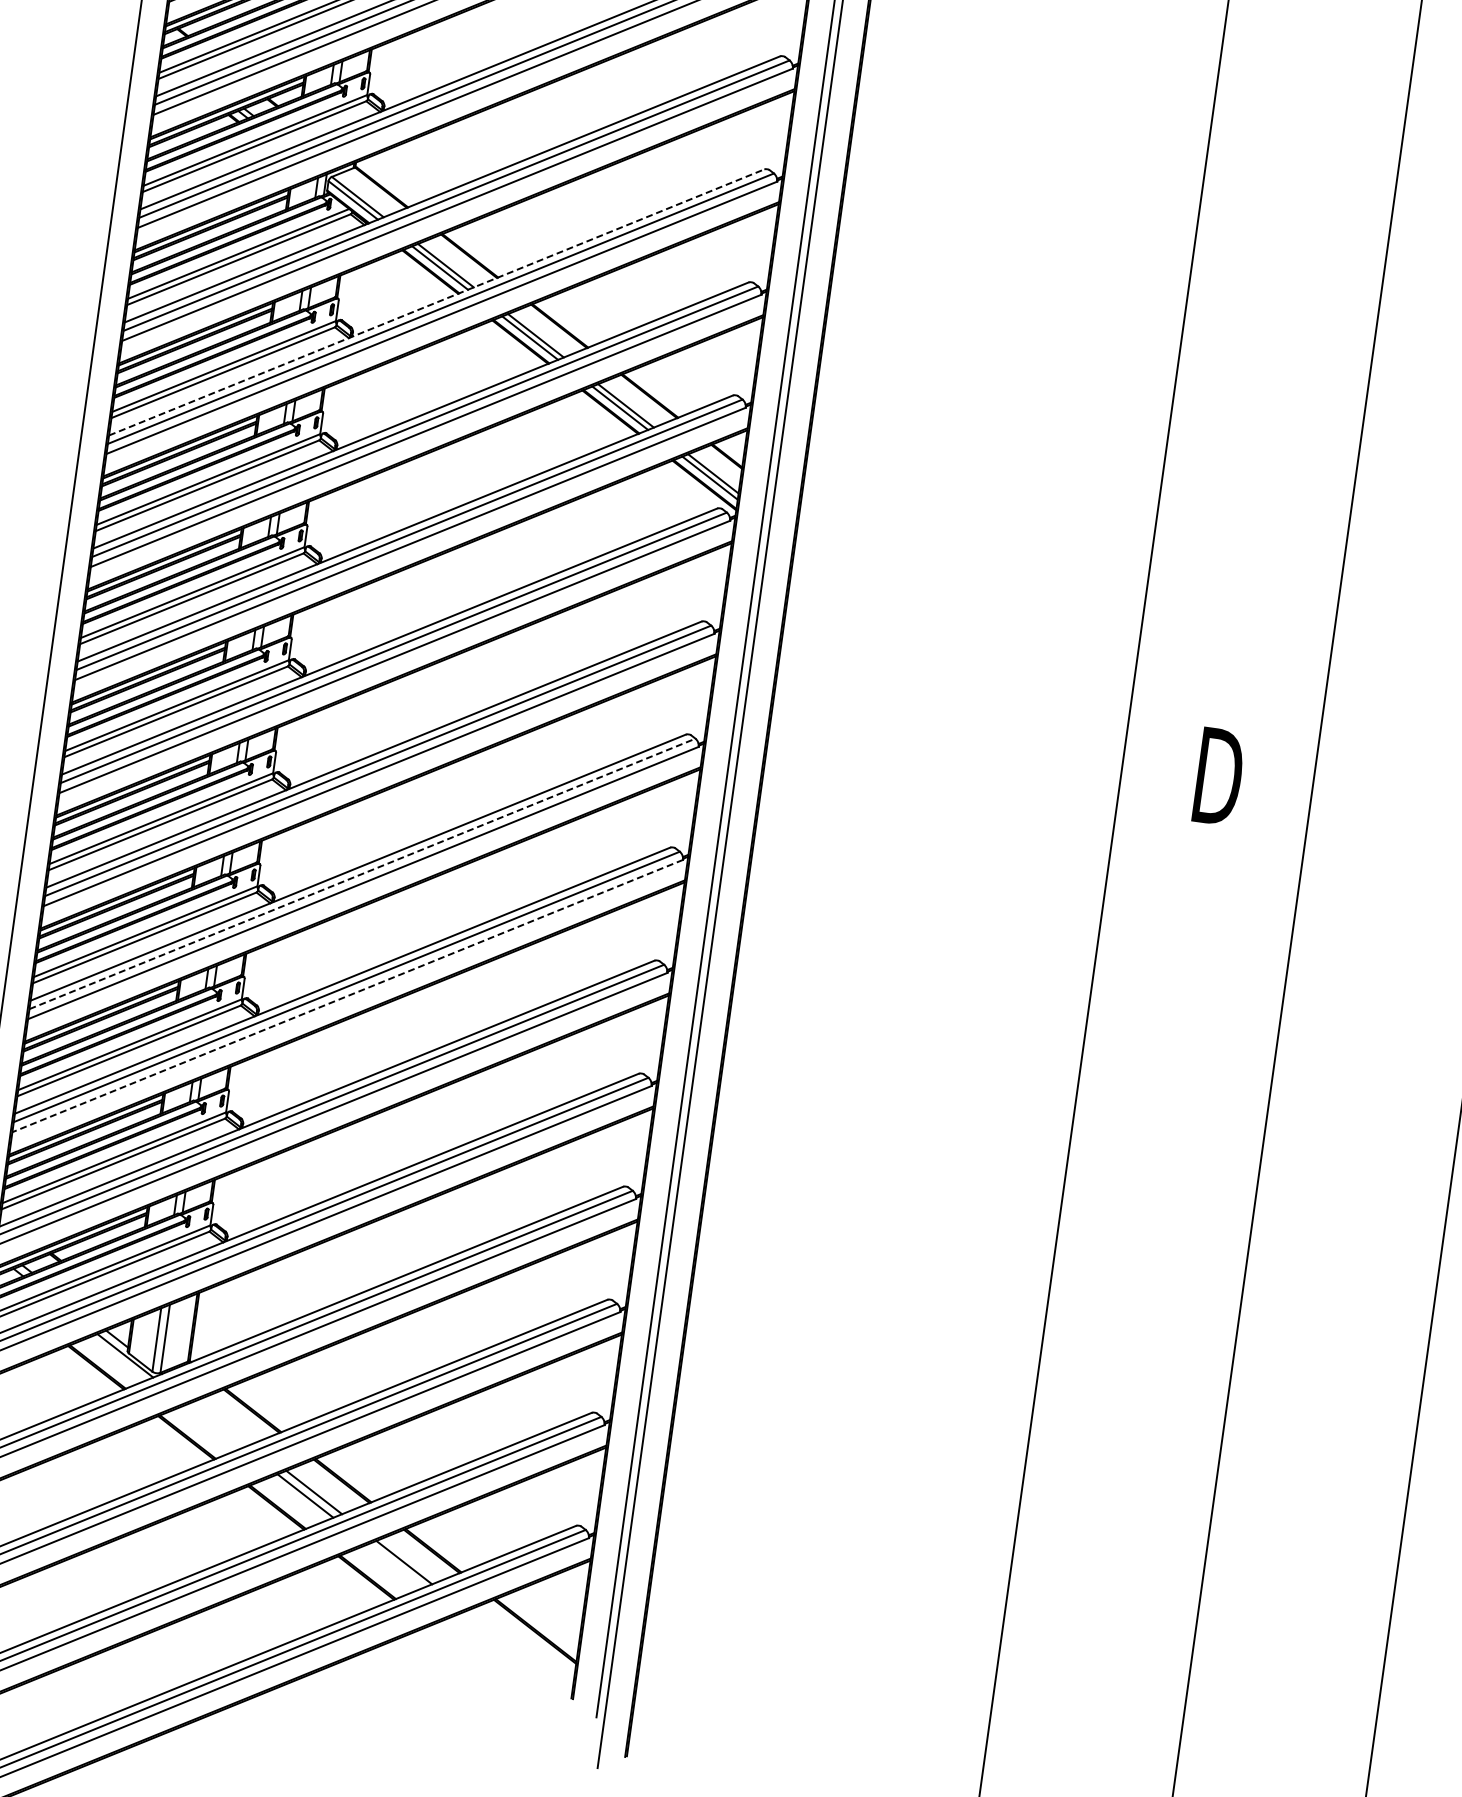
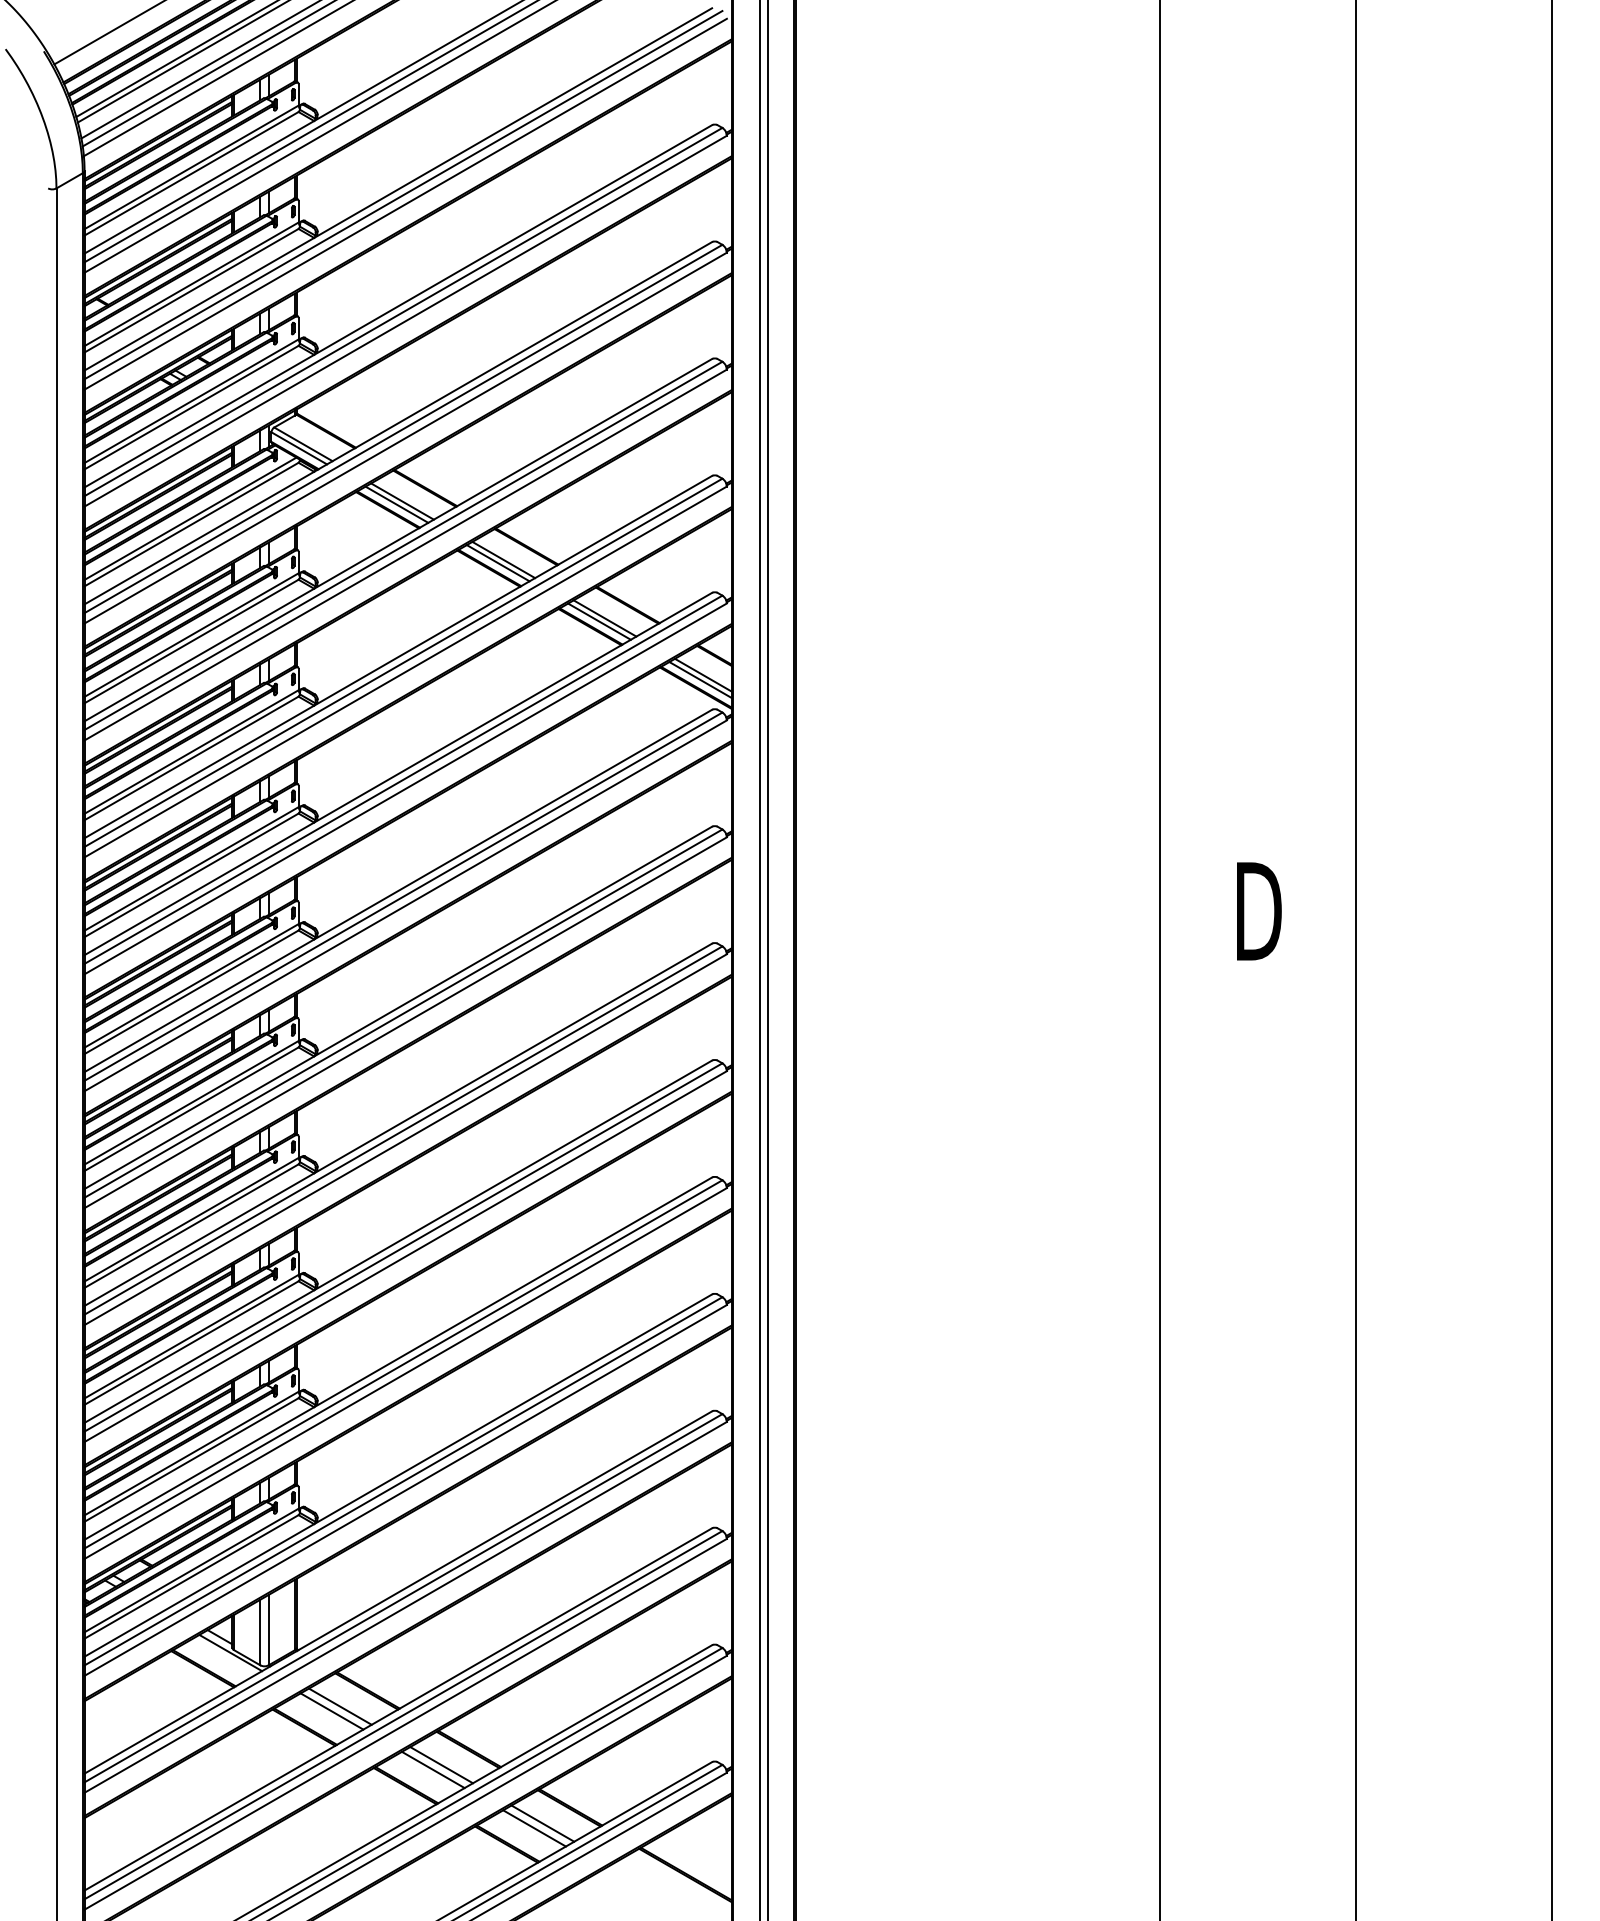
line: (436, 301) -> (398, 539), dashed -> solid
line: (362, 873) -> (403, 1130), dashed -> solid
line: (347, 995) -> (405, 1256), dashed -> solid
line: (224, 1422) -> (340, 1706), added
line: (214, 1425) -> (331, 1711), added
line: (395, 1566) -> (534, 1828), added

